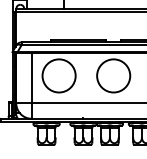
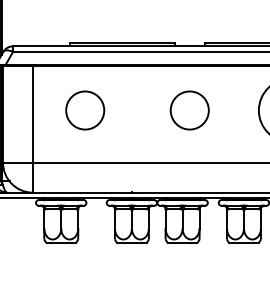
circle: (58, 75) -> (84, 109), size x0.6
circle: (113, 75) -> (189, 109), size x0.6

